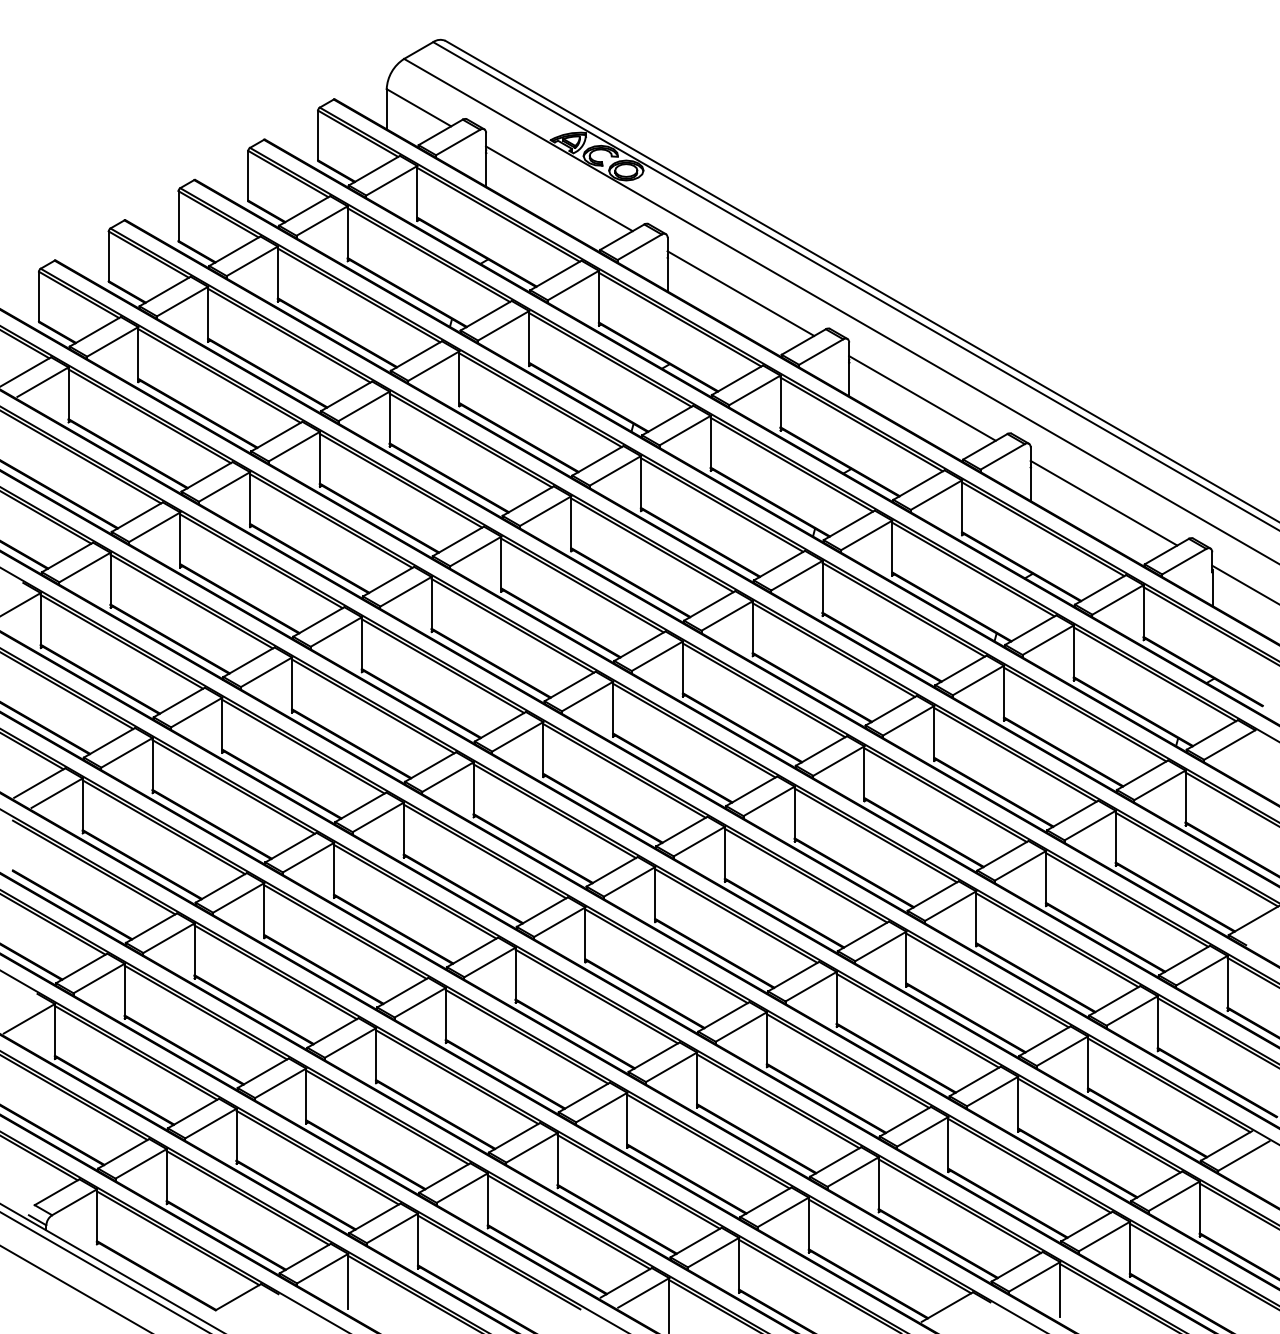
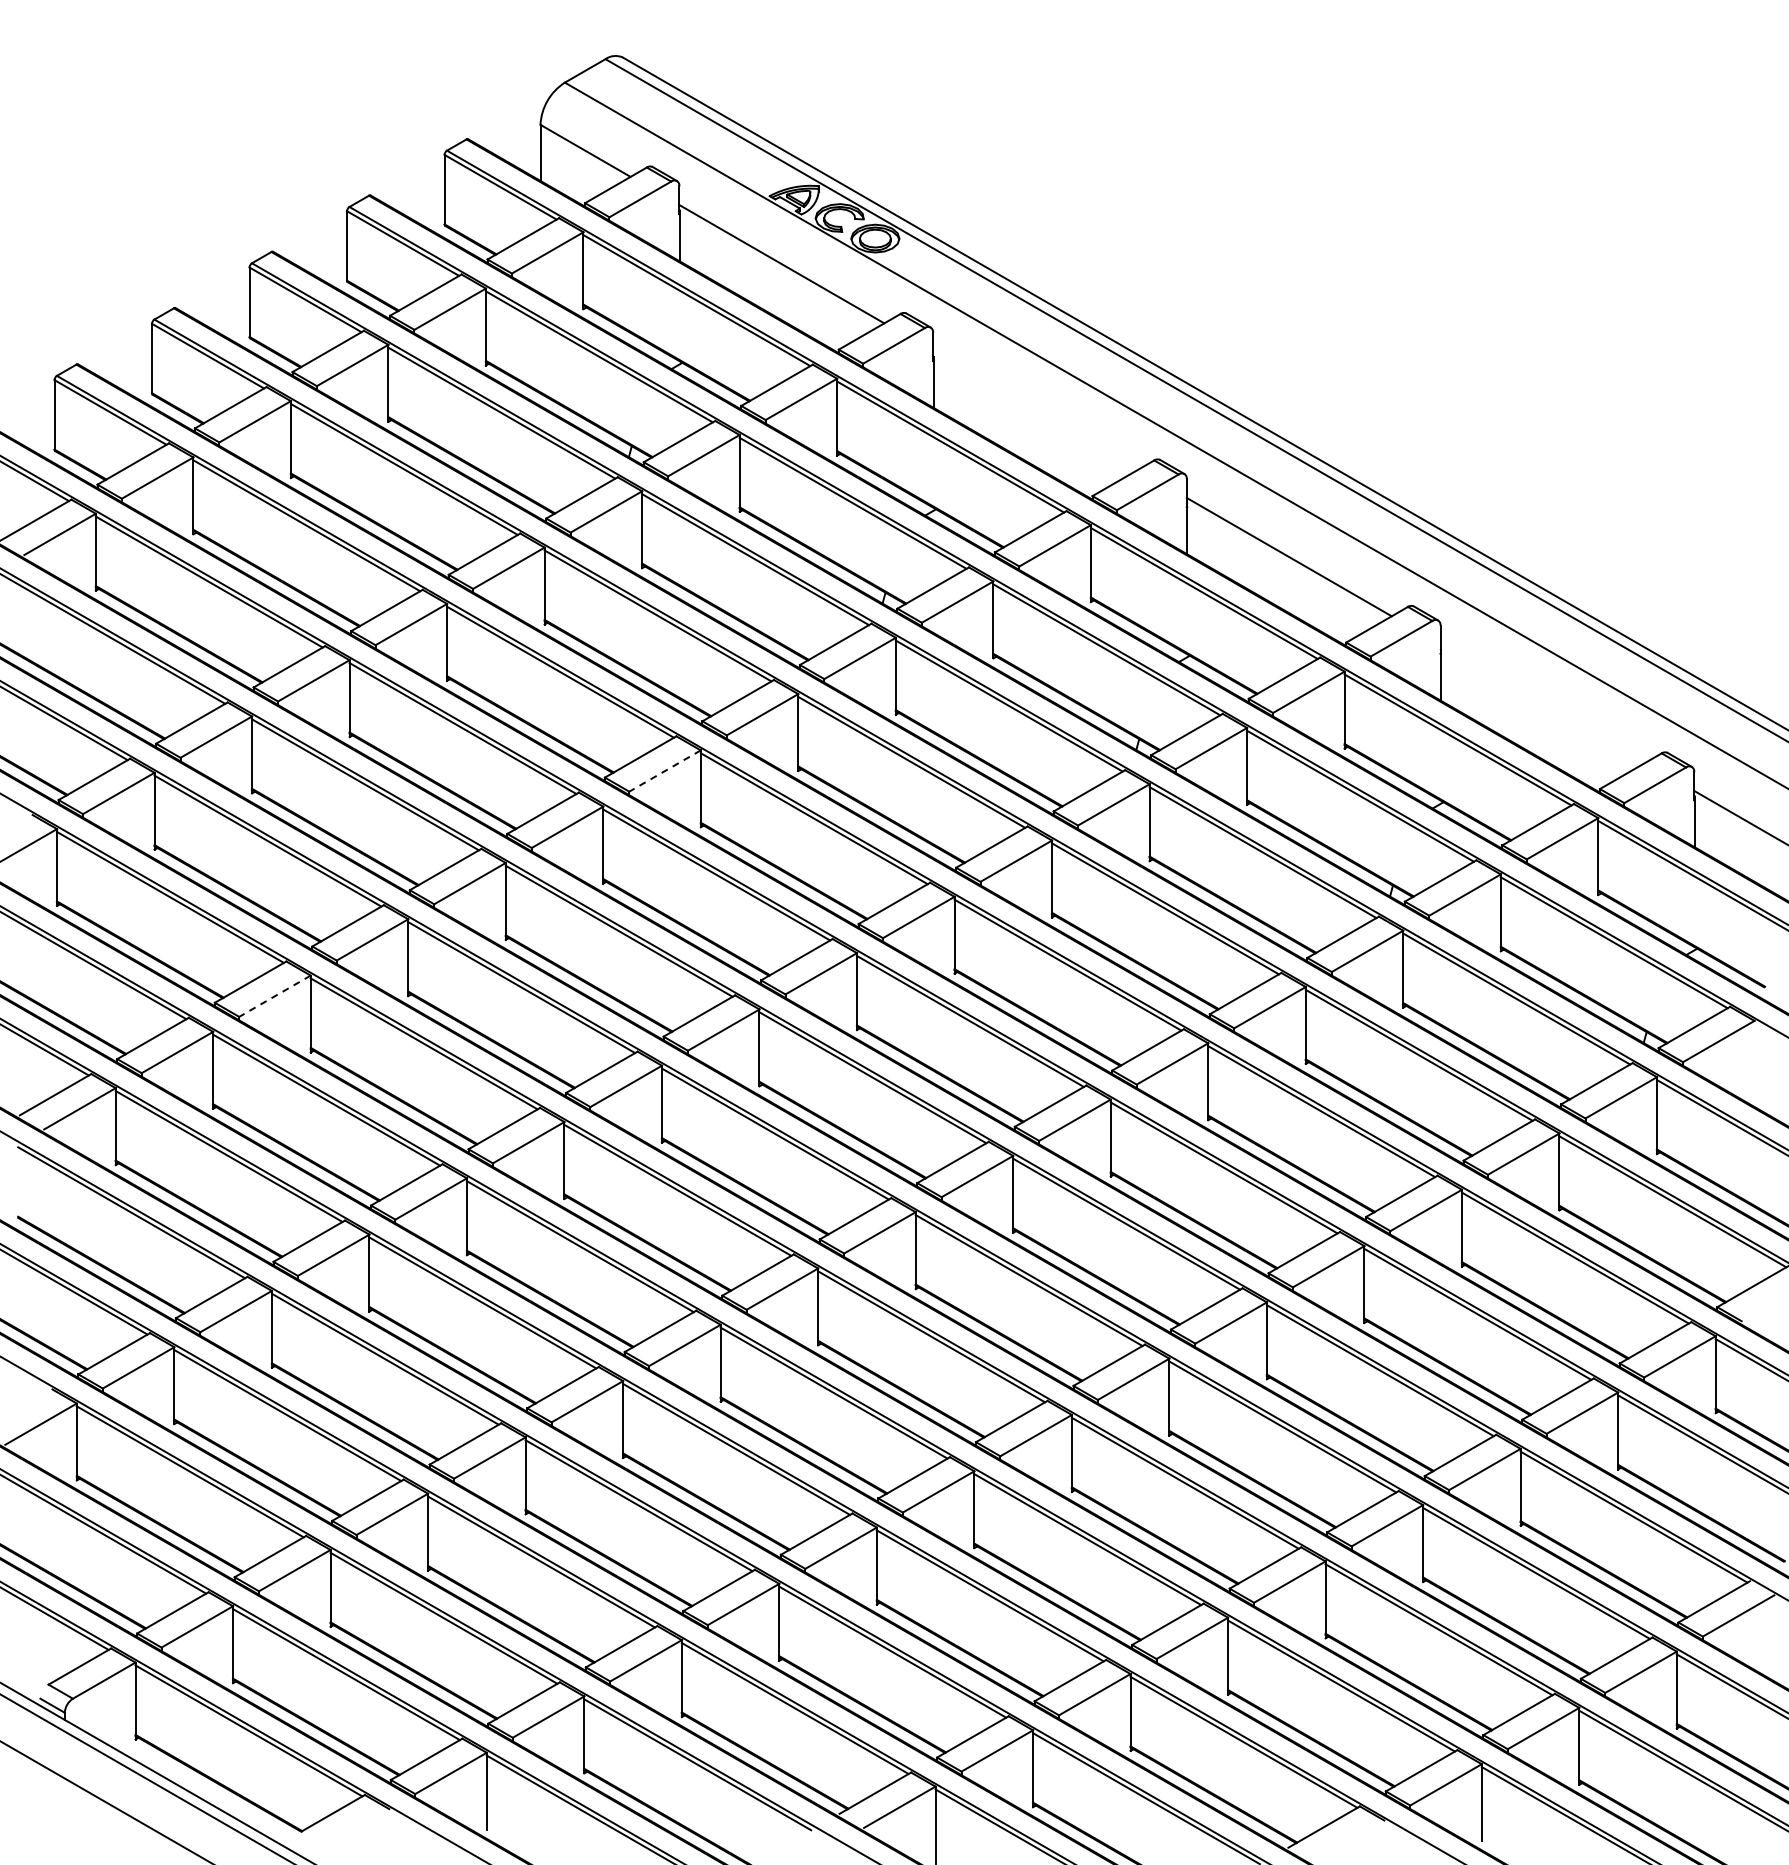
line: (740, 293) -> (1035, 410), removed
line: (1103, 503) -> (1542, 703), removed
line: (475, 551) -> (664, 771), solid -> dashed
line: (196, 712) -> (274, 996), solid -> dashed

